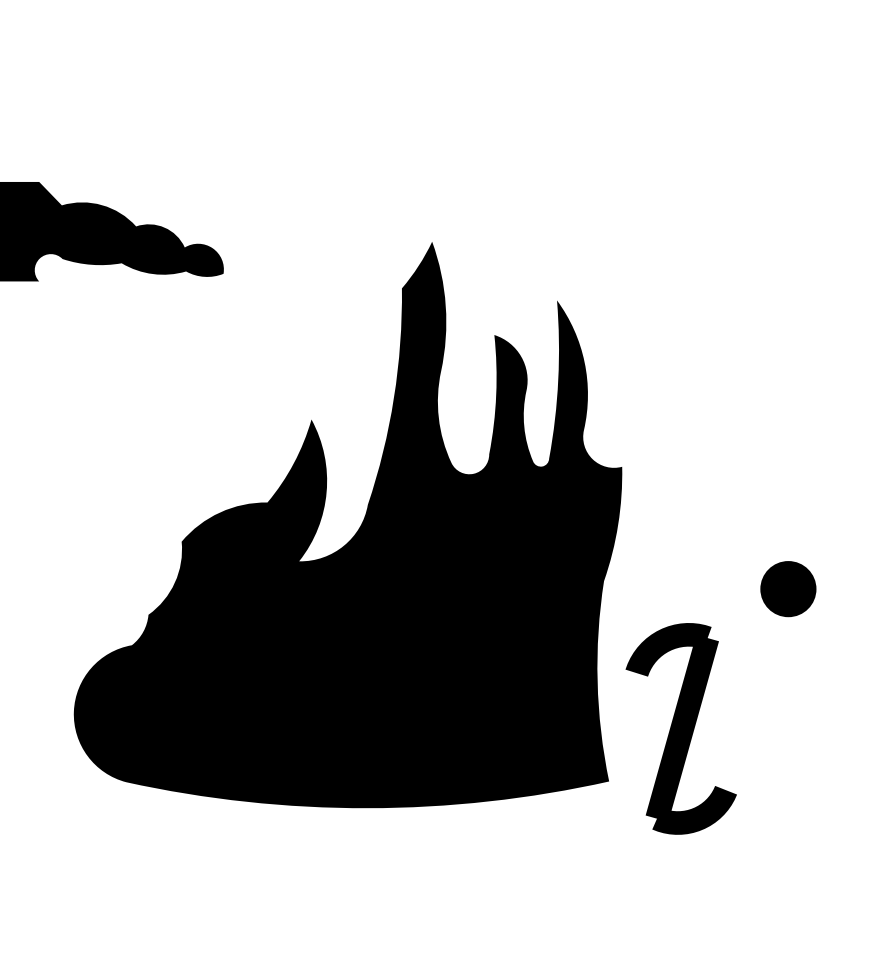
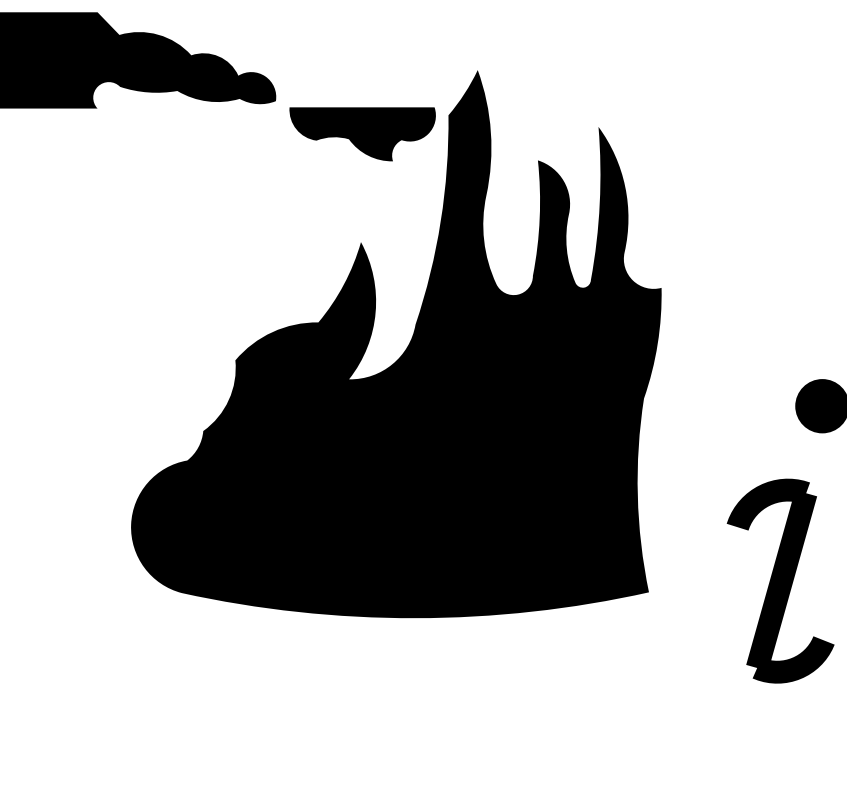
fill: (312, 308) -> (361, 134), added
curve: (680, 728) -> (779, 580), moved

